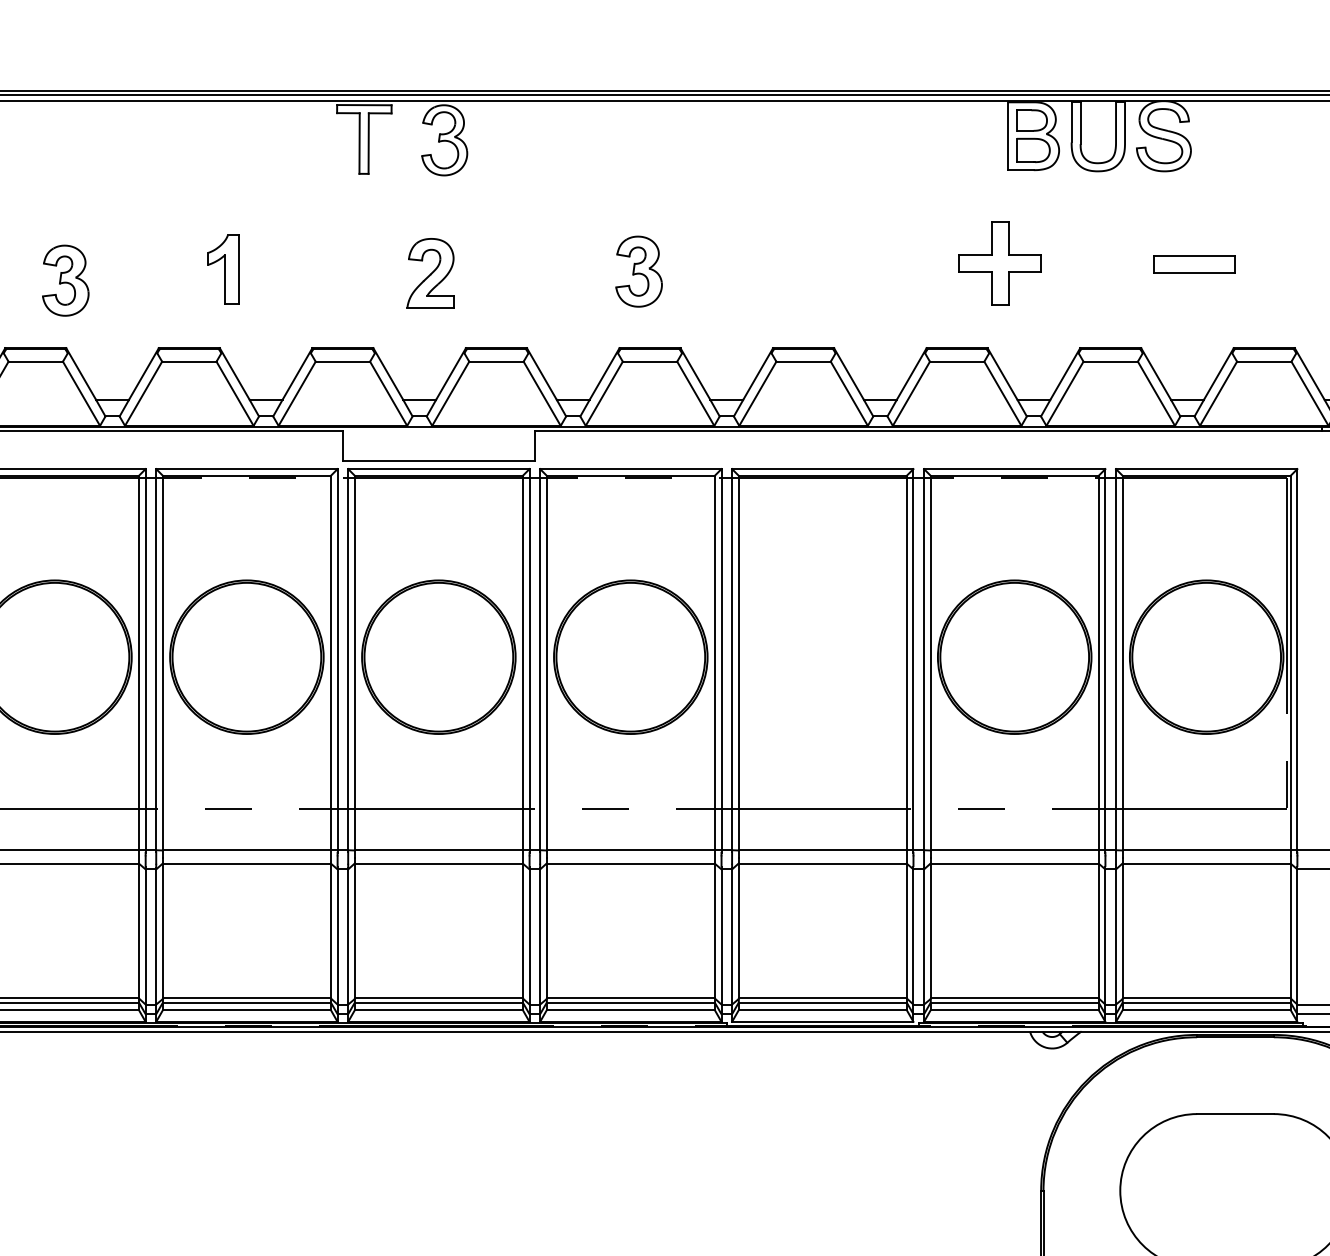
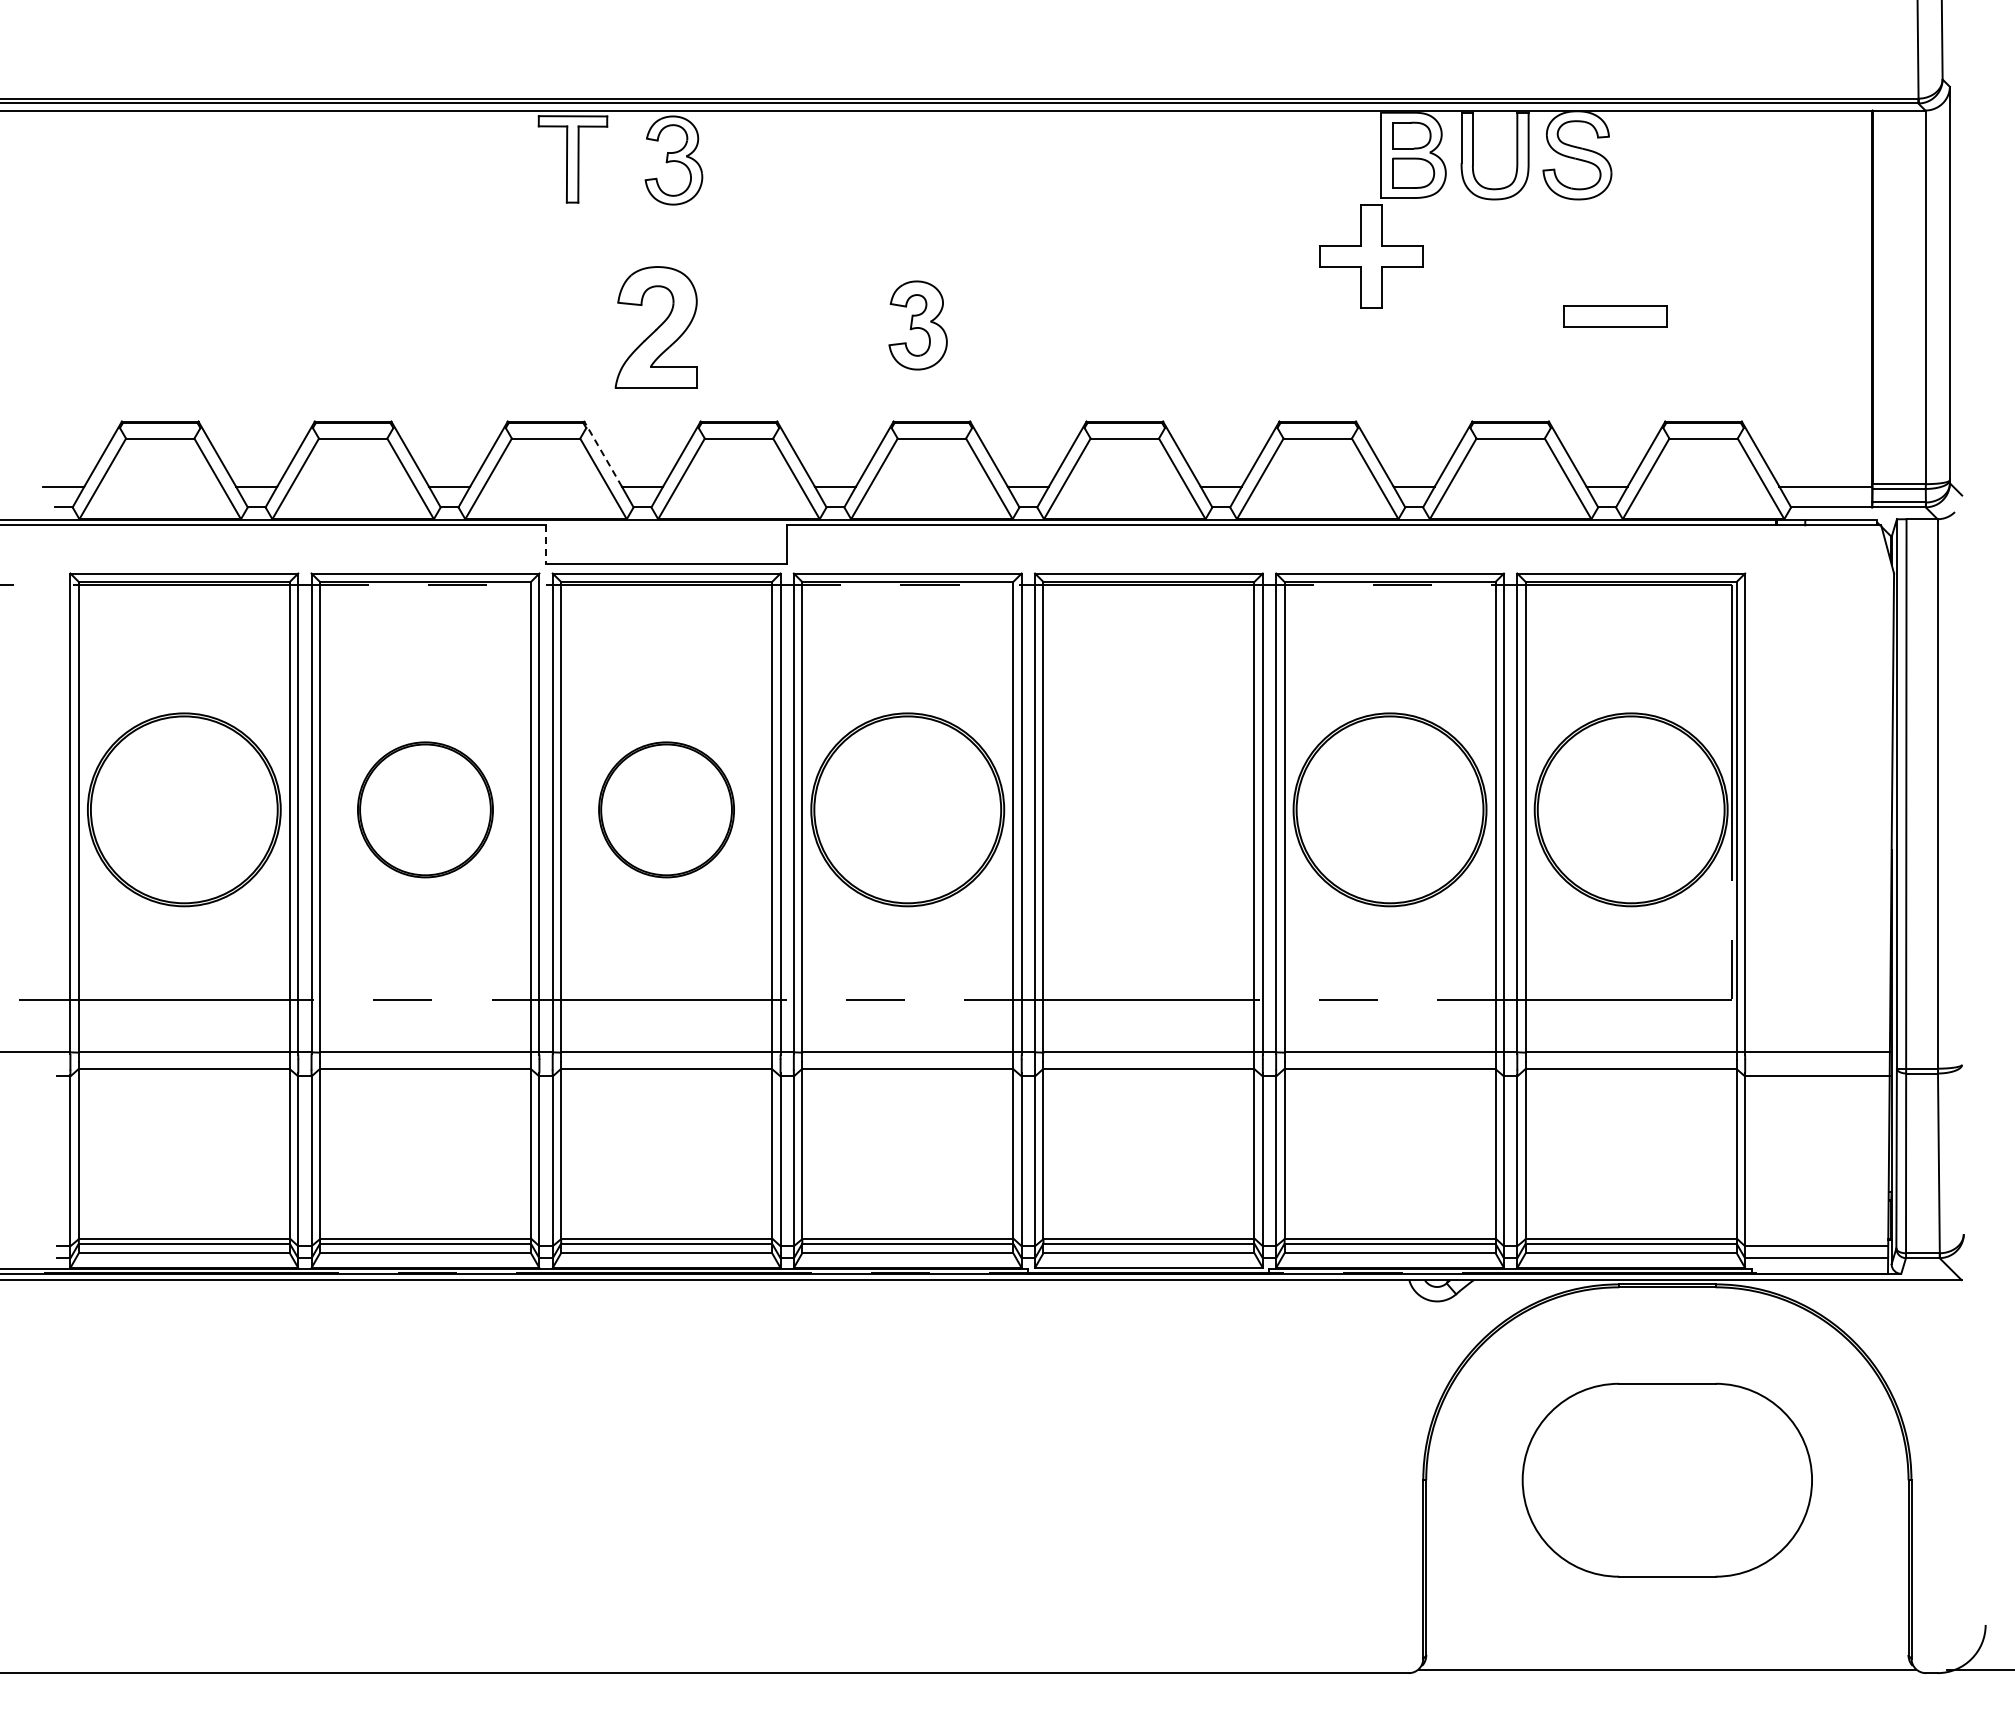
part: (999, 263) -> (1371, 256), moved
part: (223, 270) -> (395, 323), removed
part: (430, 273) -> (655, 327), size x1.4
part: (65, 280) -> (197, 336), removed
line: (388, 374) -> (603, 454), solid -> dashed
line: (343, 446) -> (546, 545), solid -> dashed
part: (246, 656) -> (425, 809), size x0.7
part: (438, 656) -> (666, 809), size x0.7

